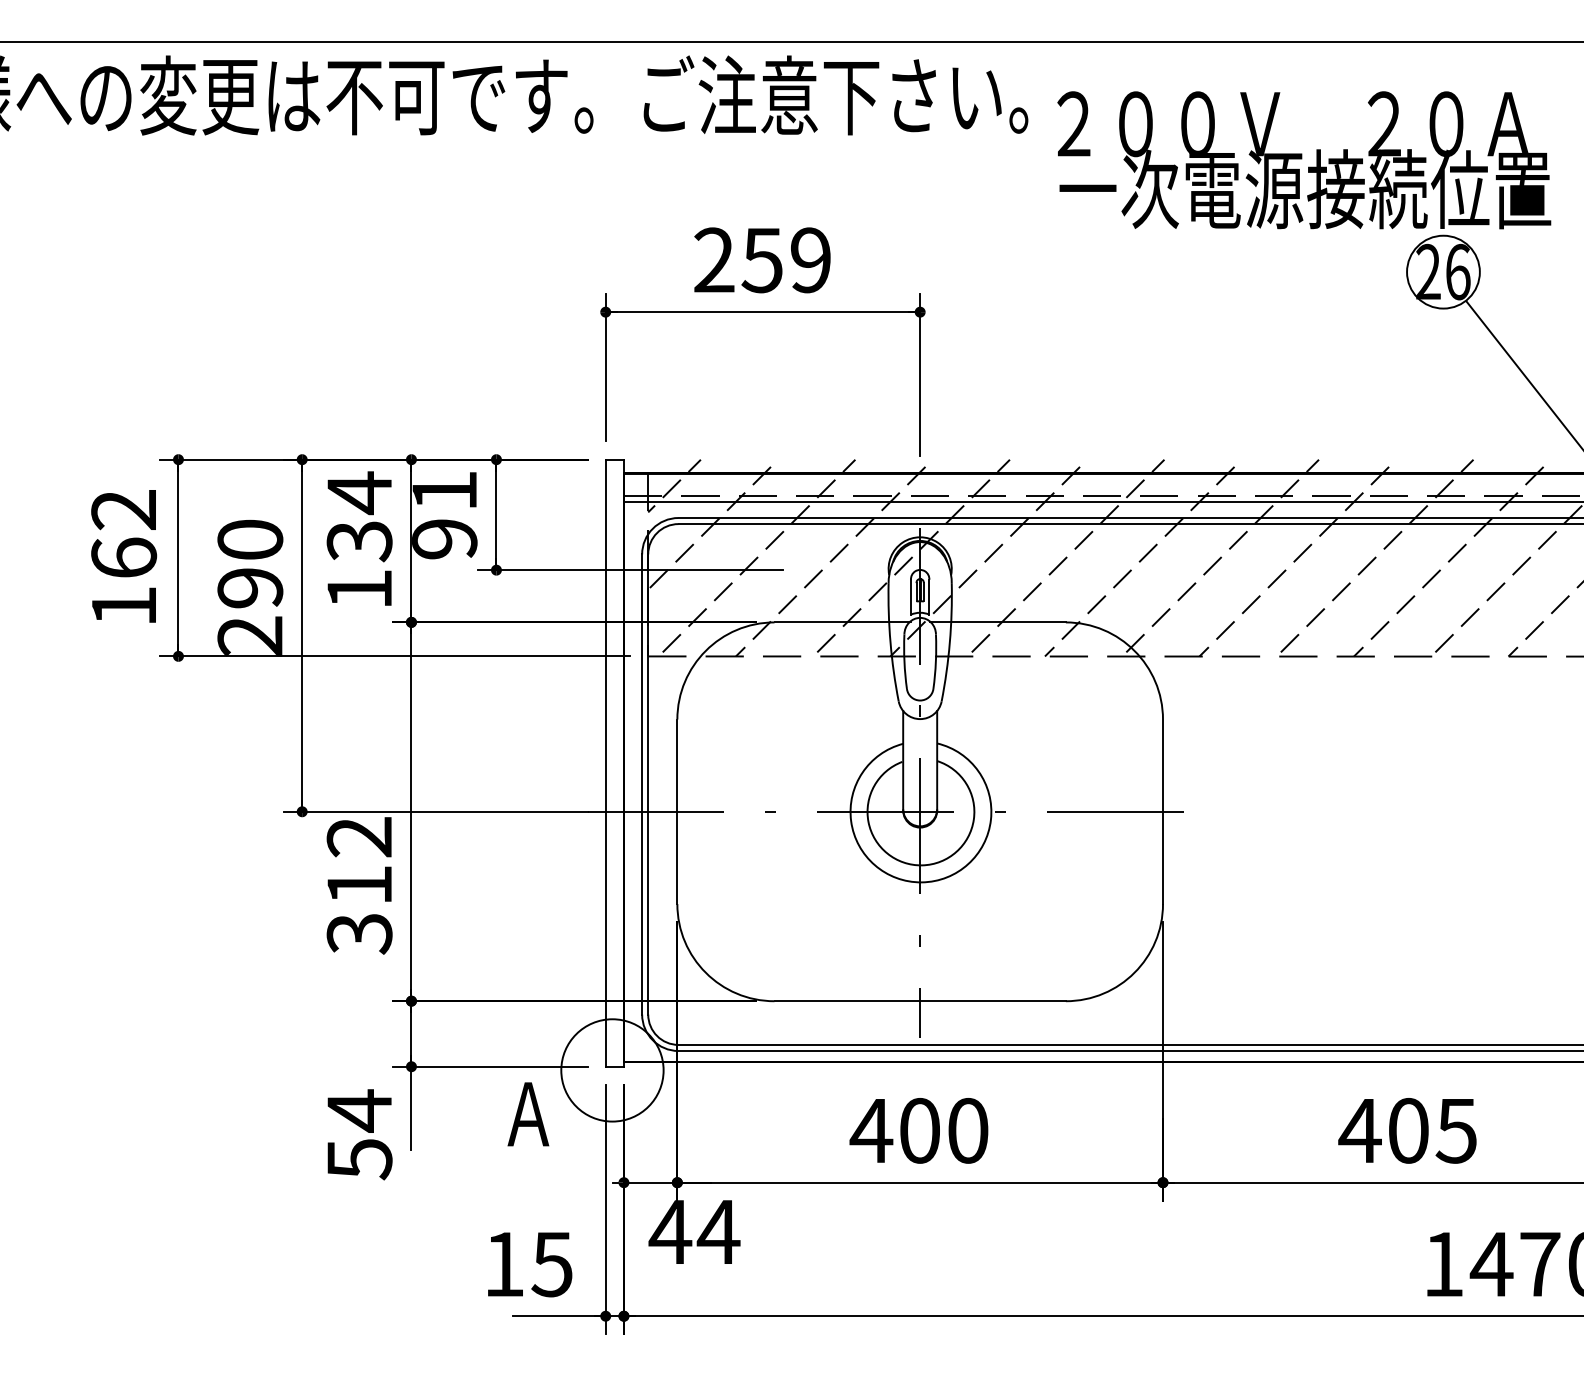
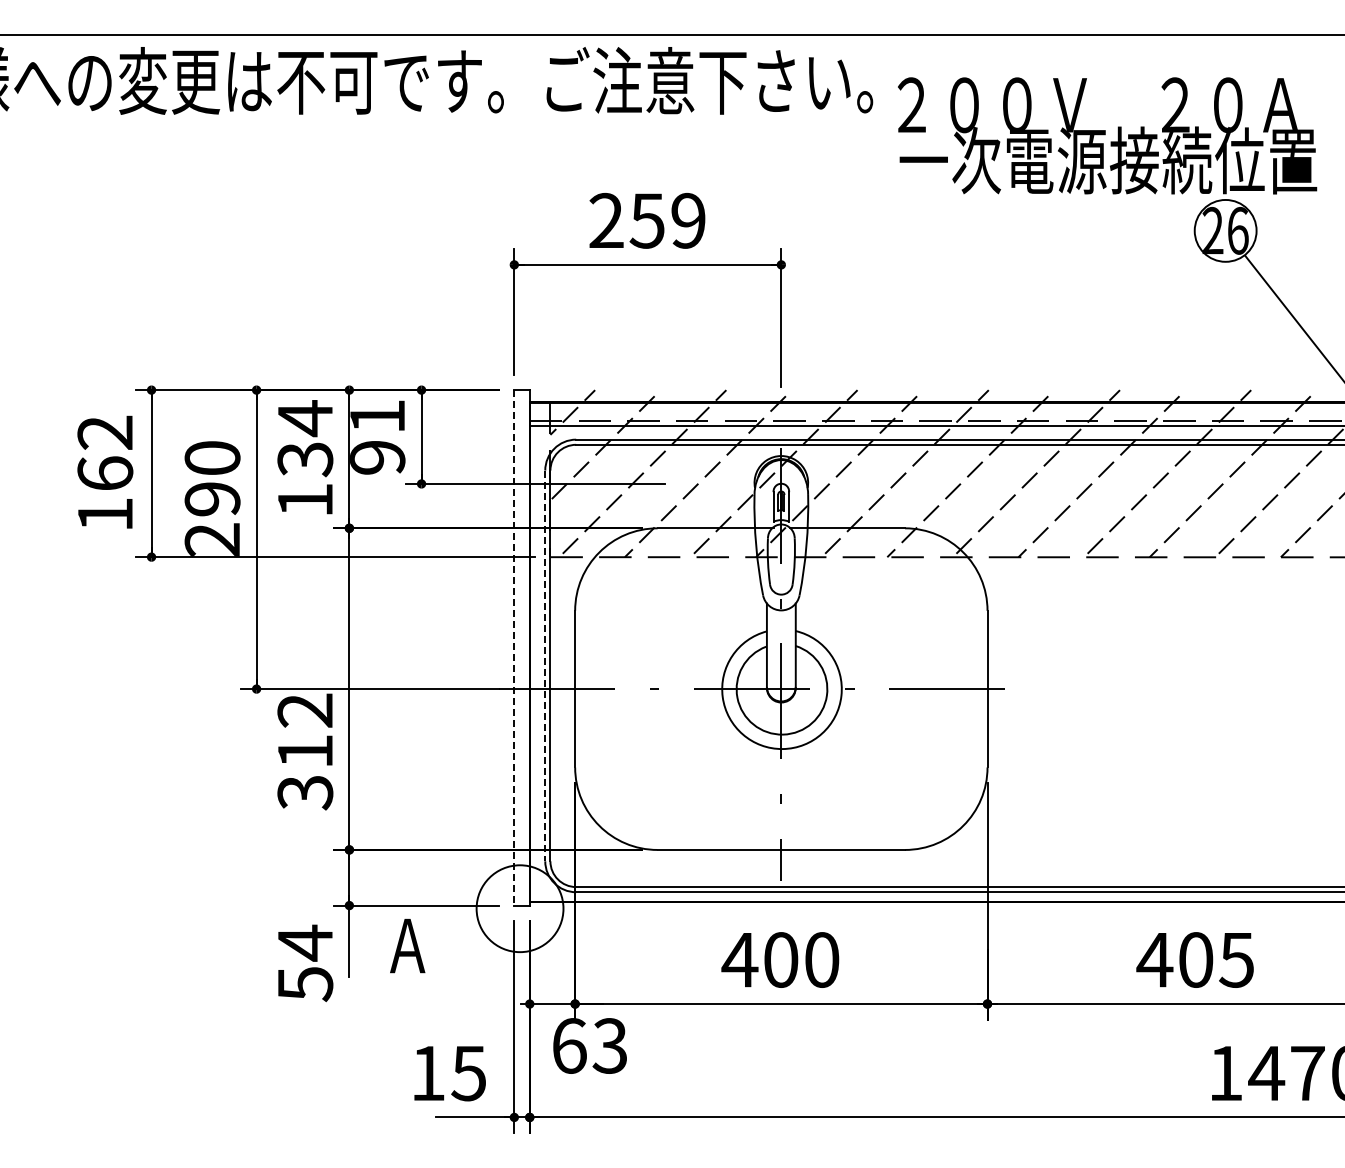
line: (605, 762) -> (514, 647), solid -> dashed
line: (642, 785) -> (545, 666), solid -> dashed
text: (528, 1114) -> (407, 946), moved
text: (694, 1231) -> (589, 1045), 44 -> 63

